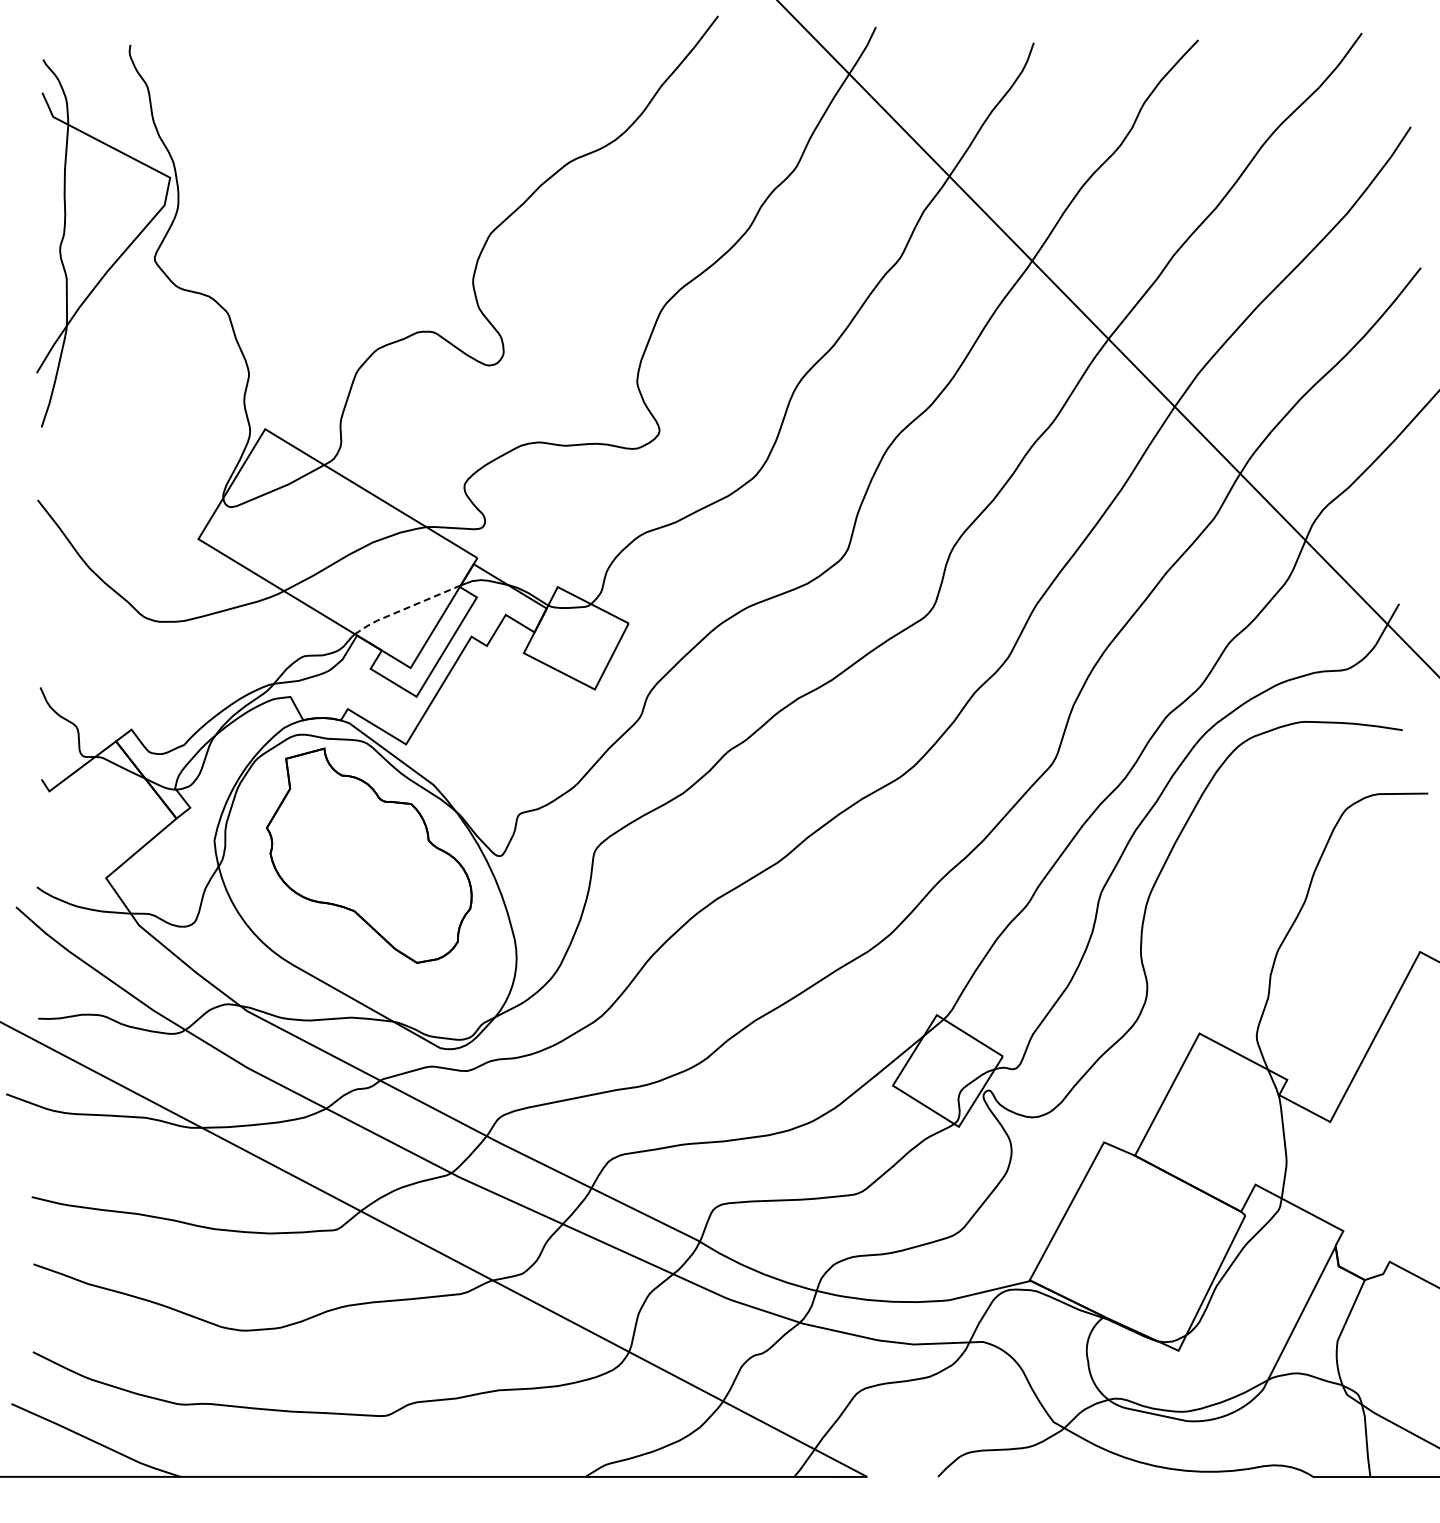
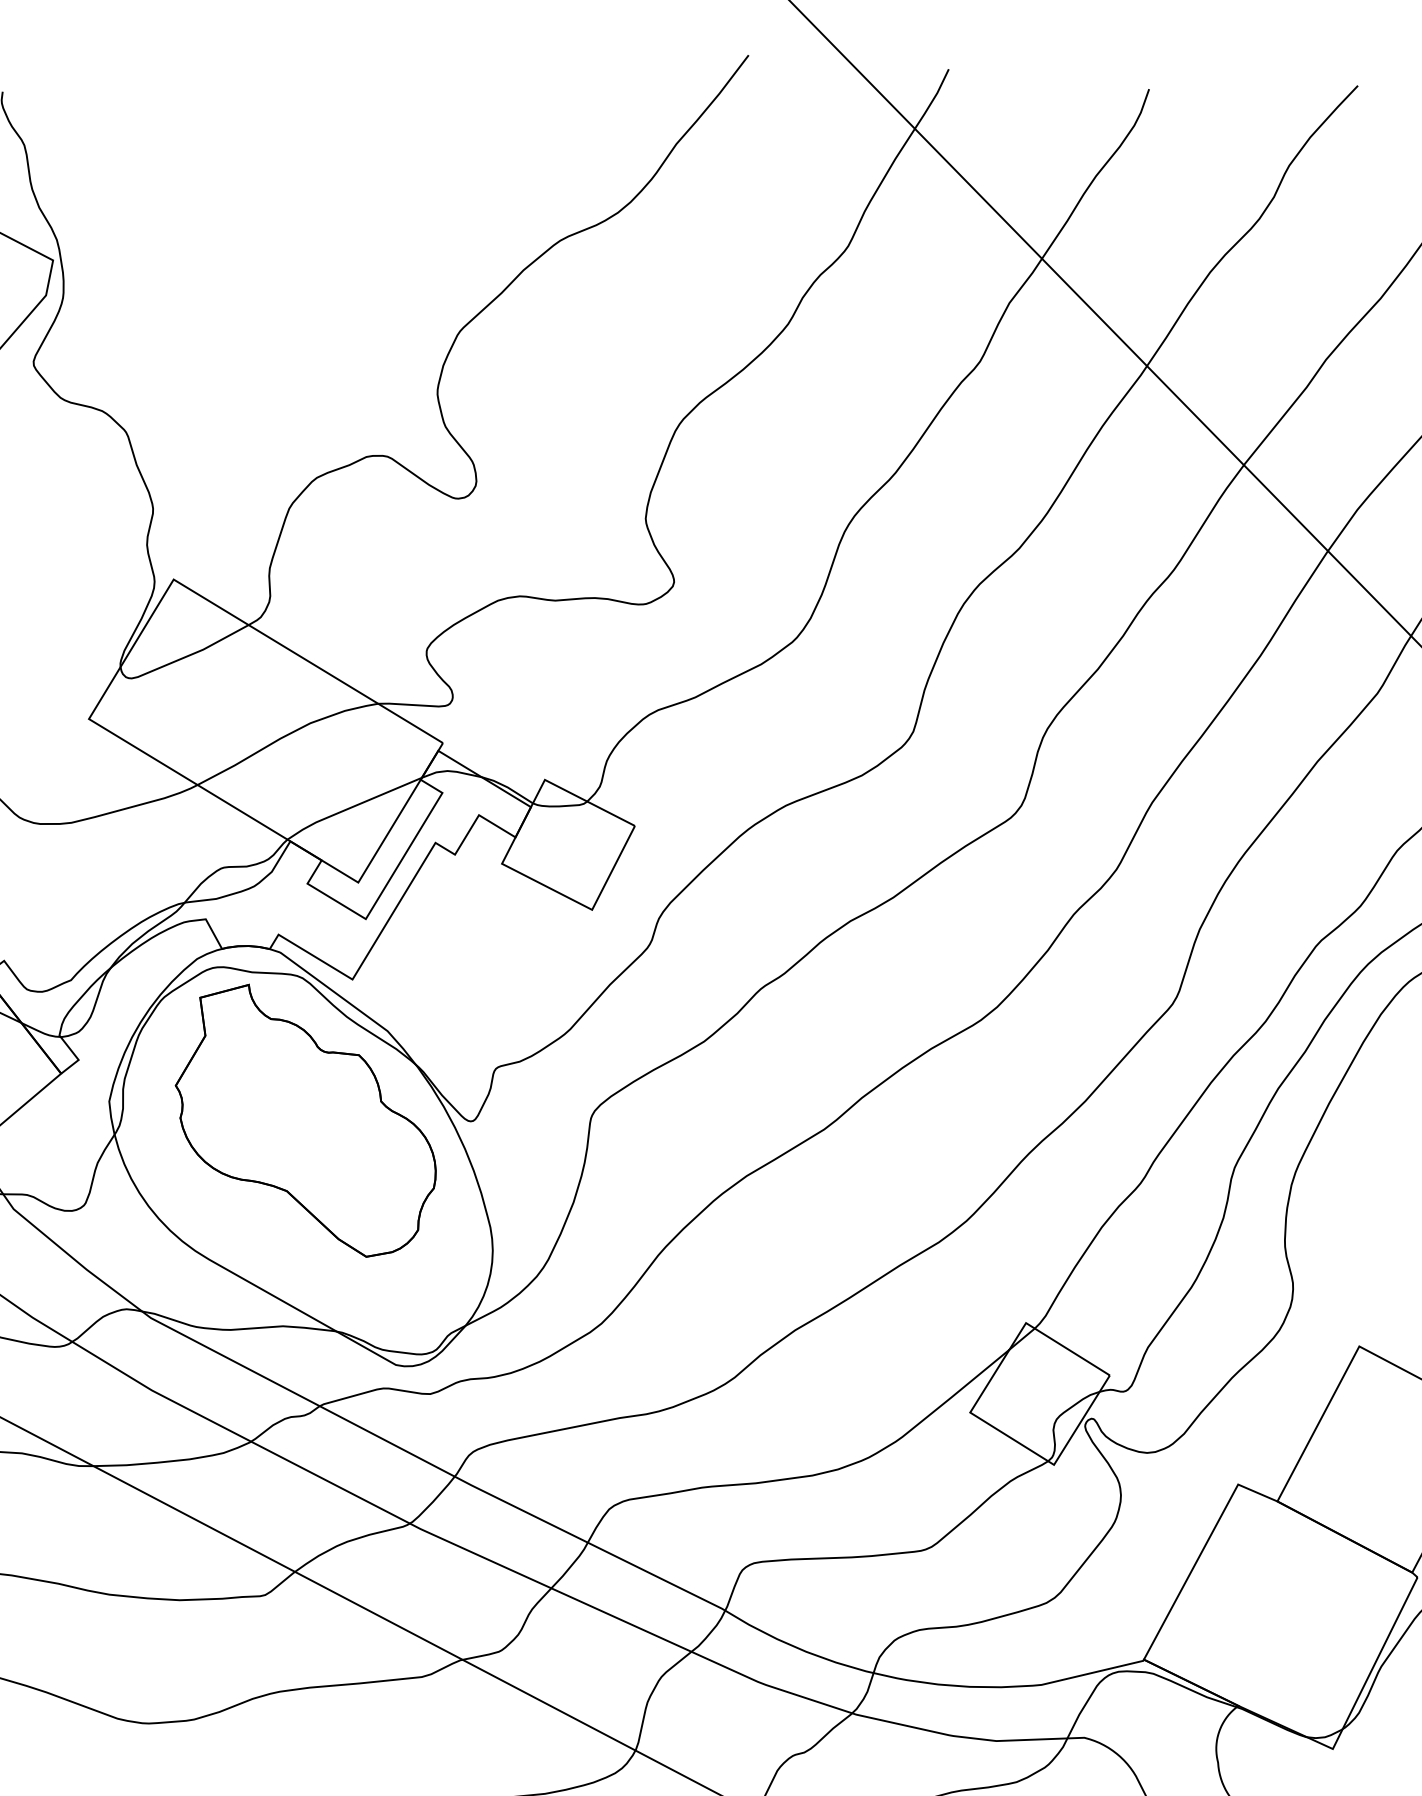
line: (404, 609) -> (350, 808), dashed -> solid

